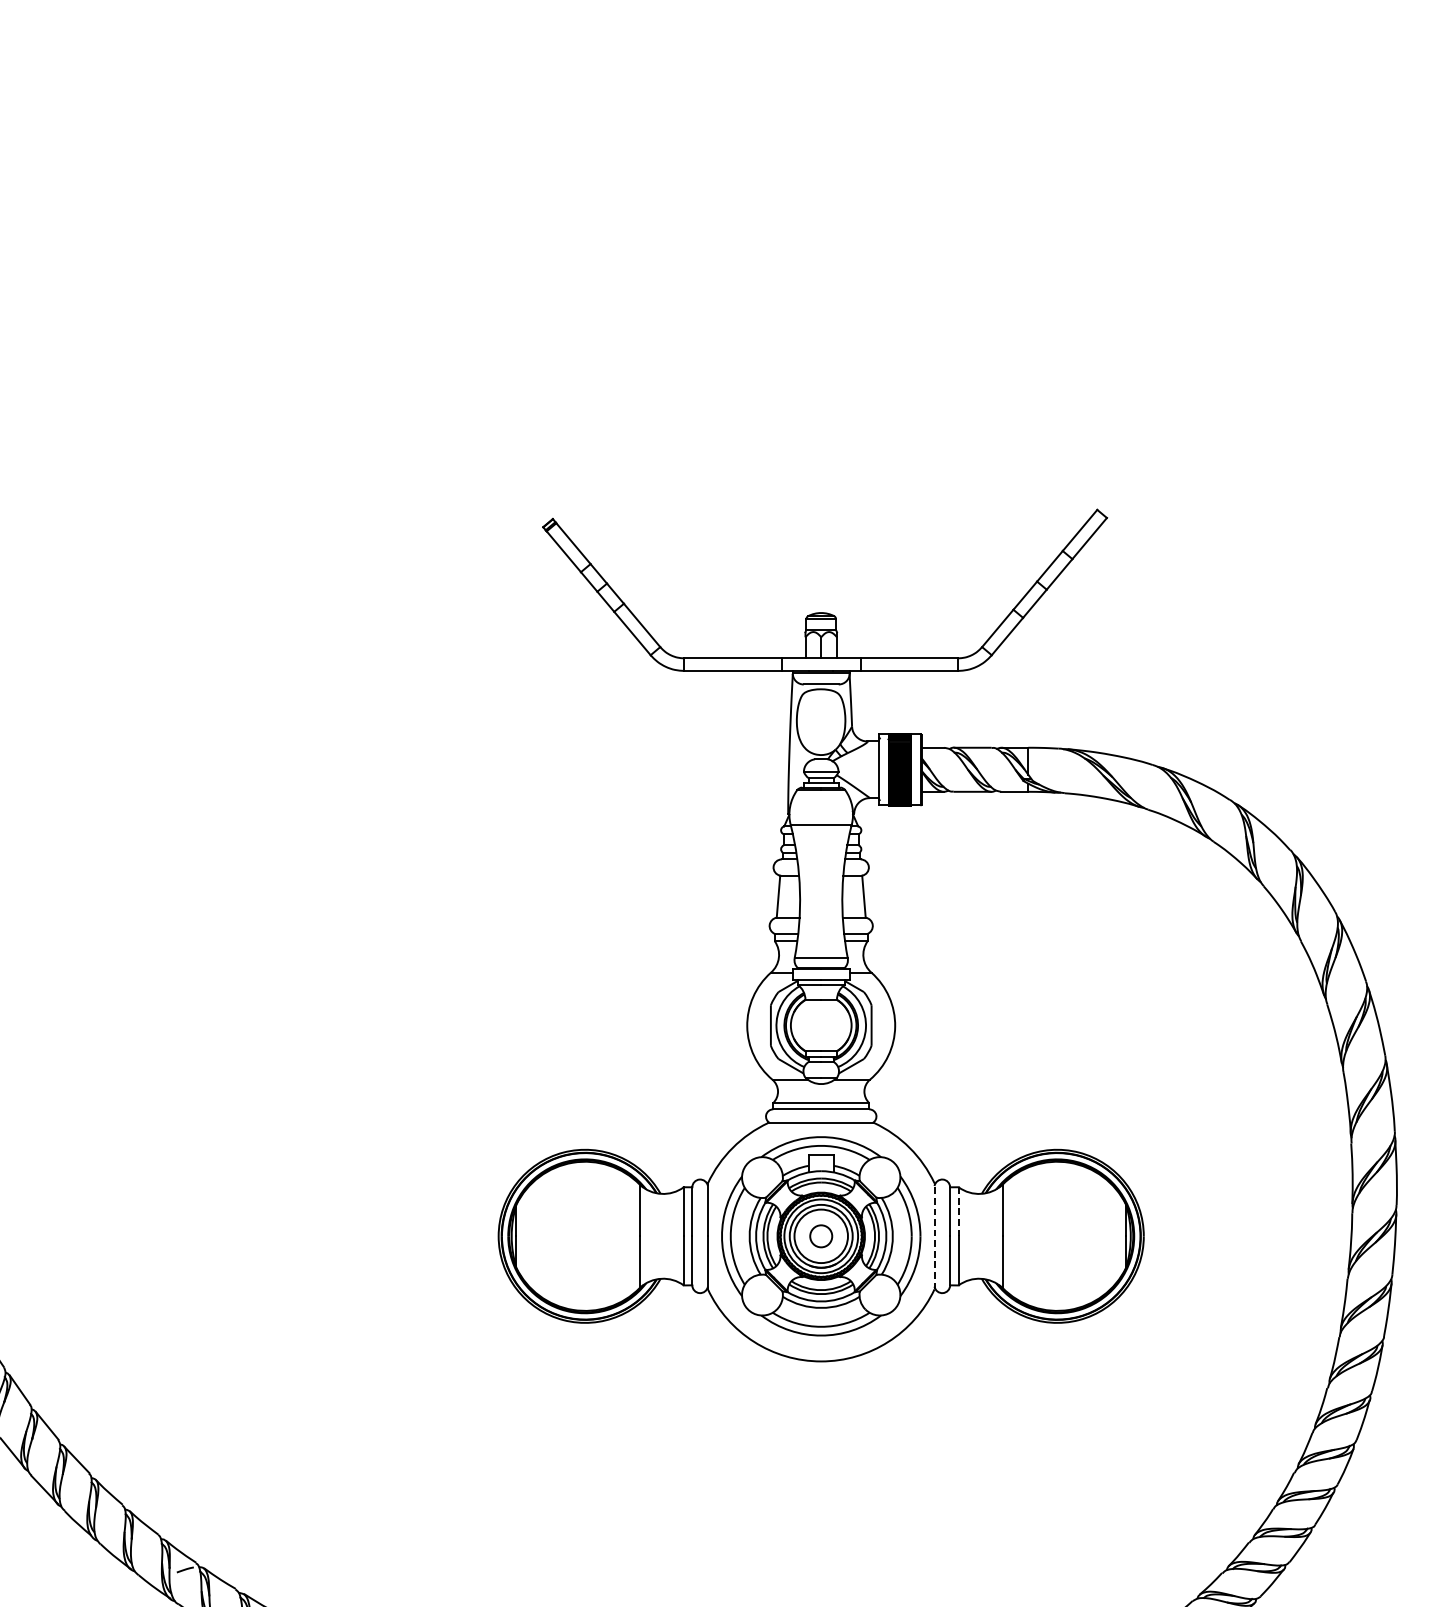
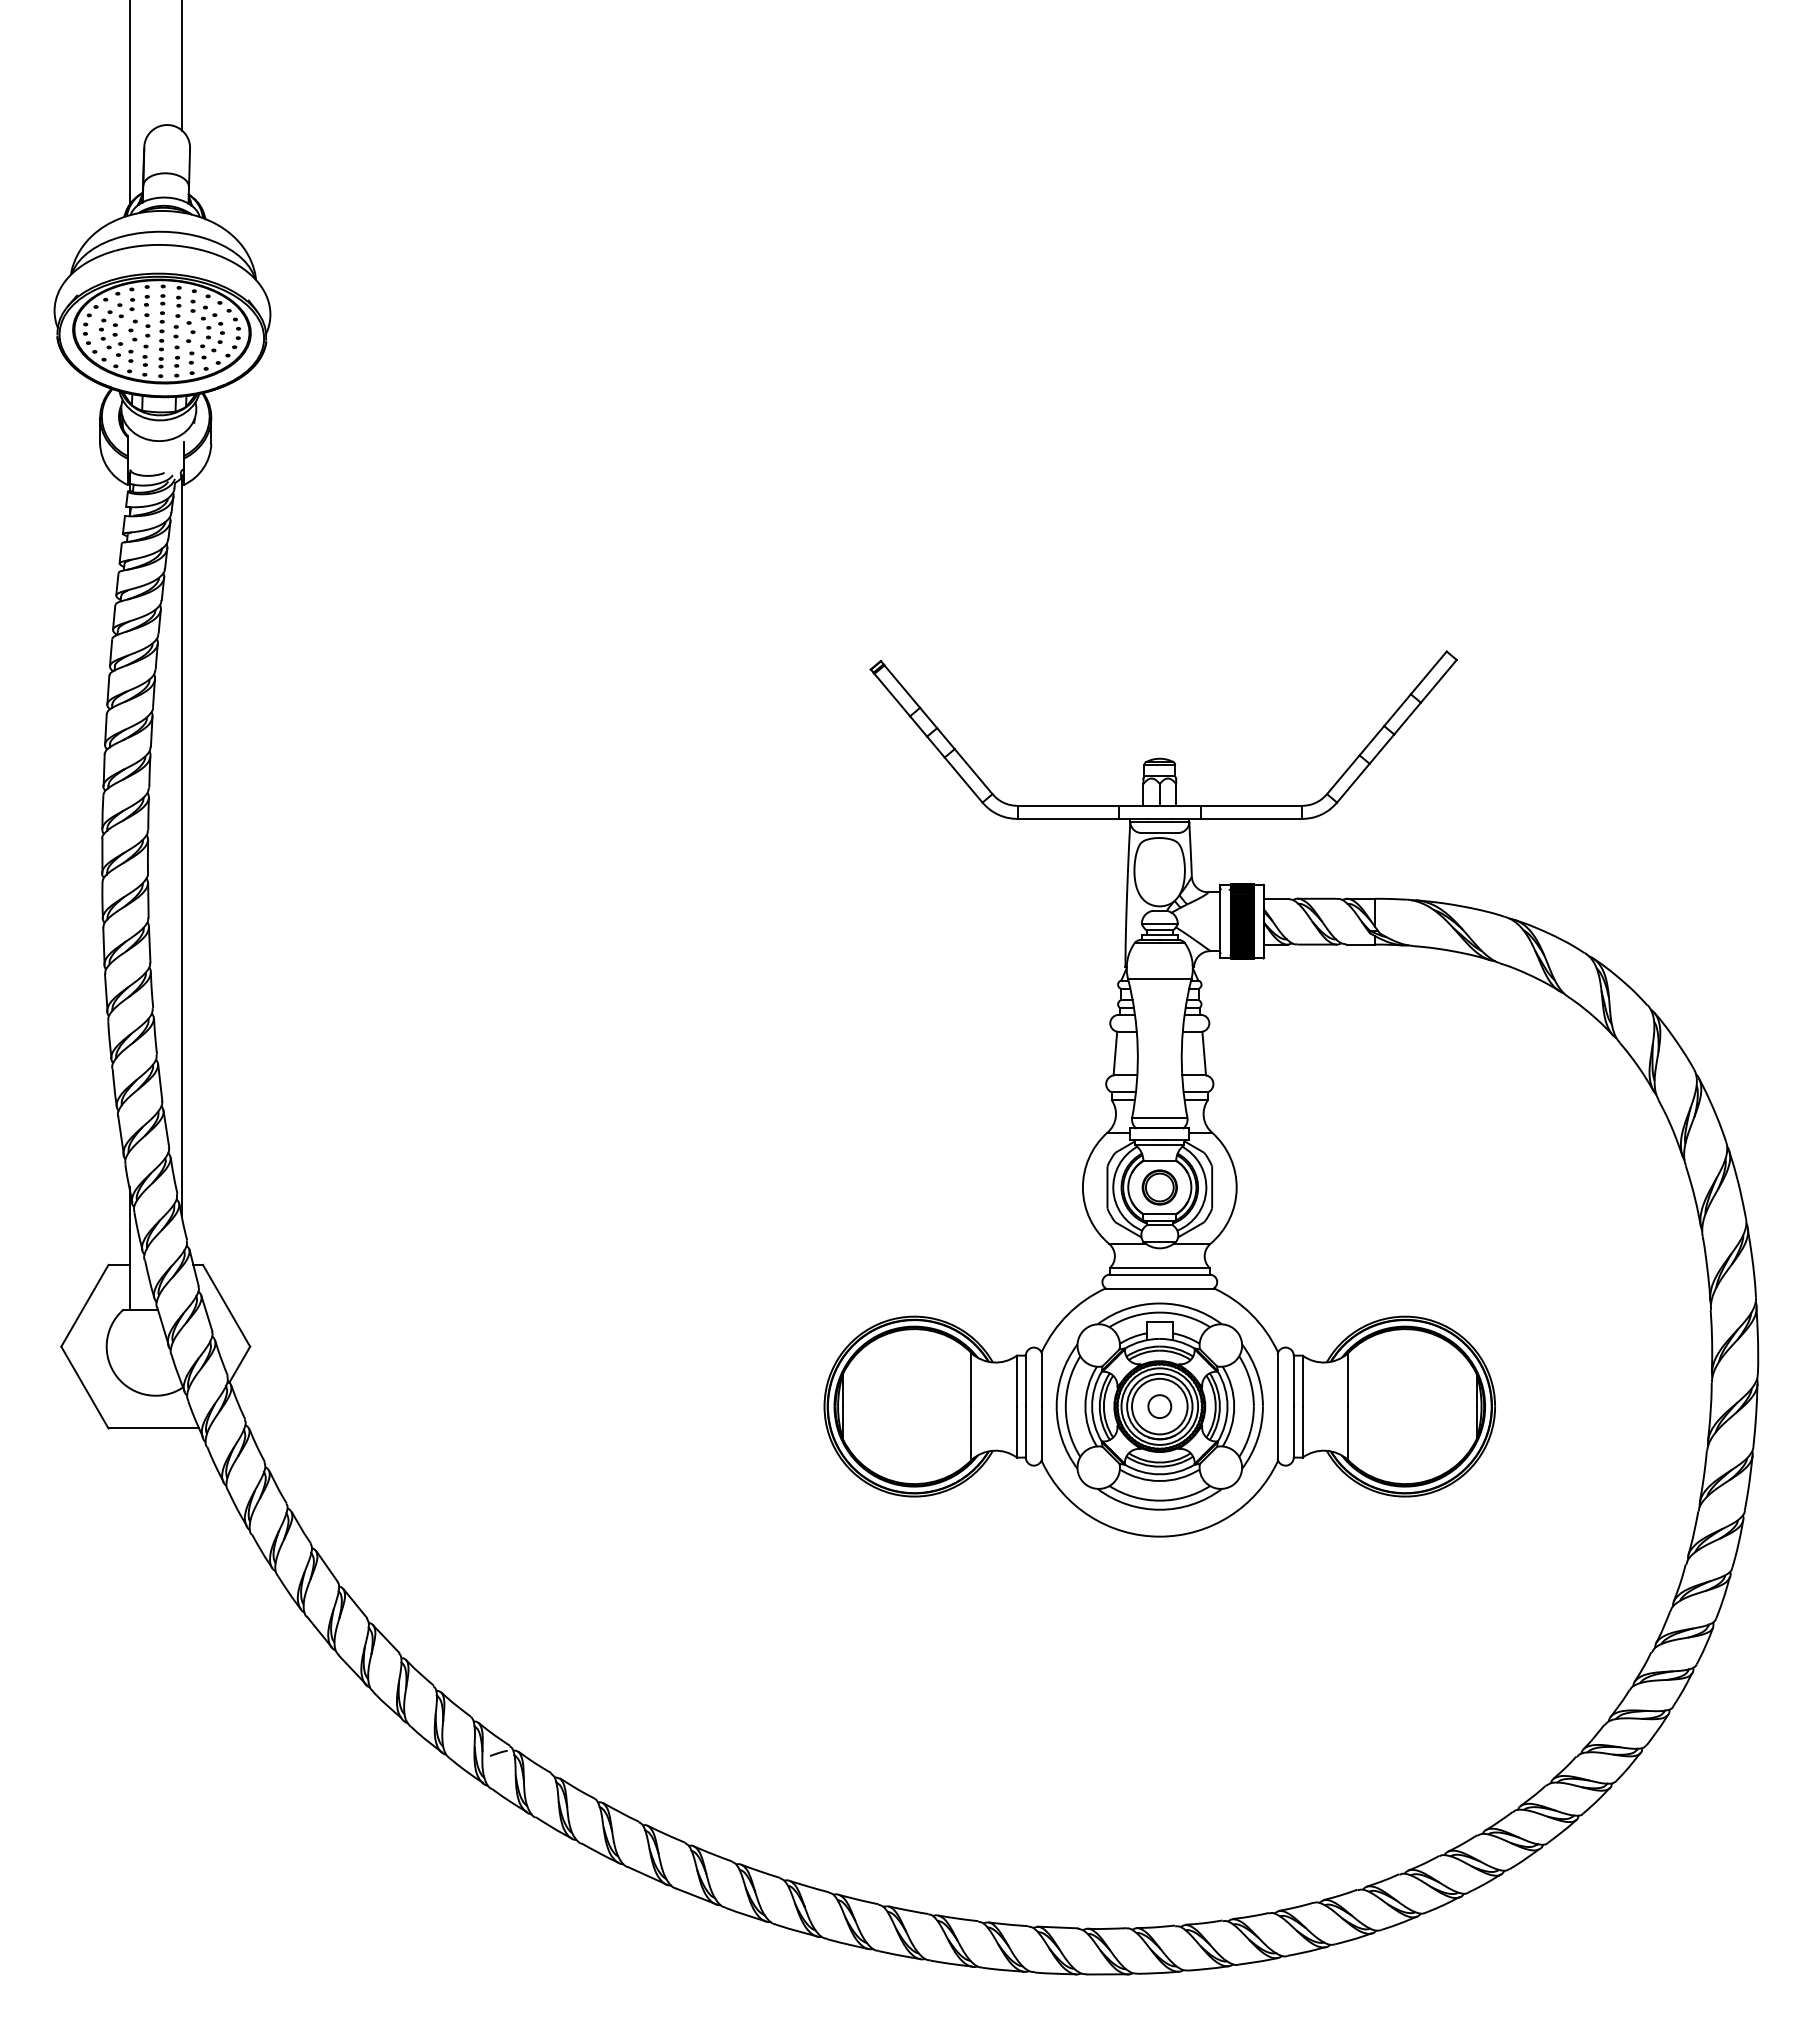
part: (820, 1025) -> (1159, 1187), added
line: (958, 1212) -> (1302, 1381), dashed -> solid
line: (934, 1236) -> (1277, 1406), dashed -> solid

